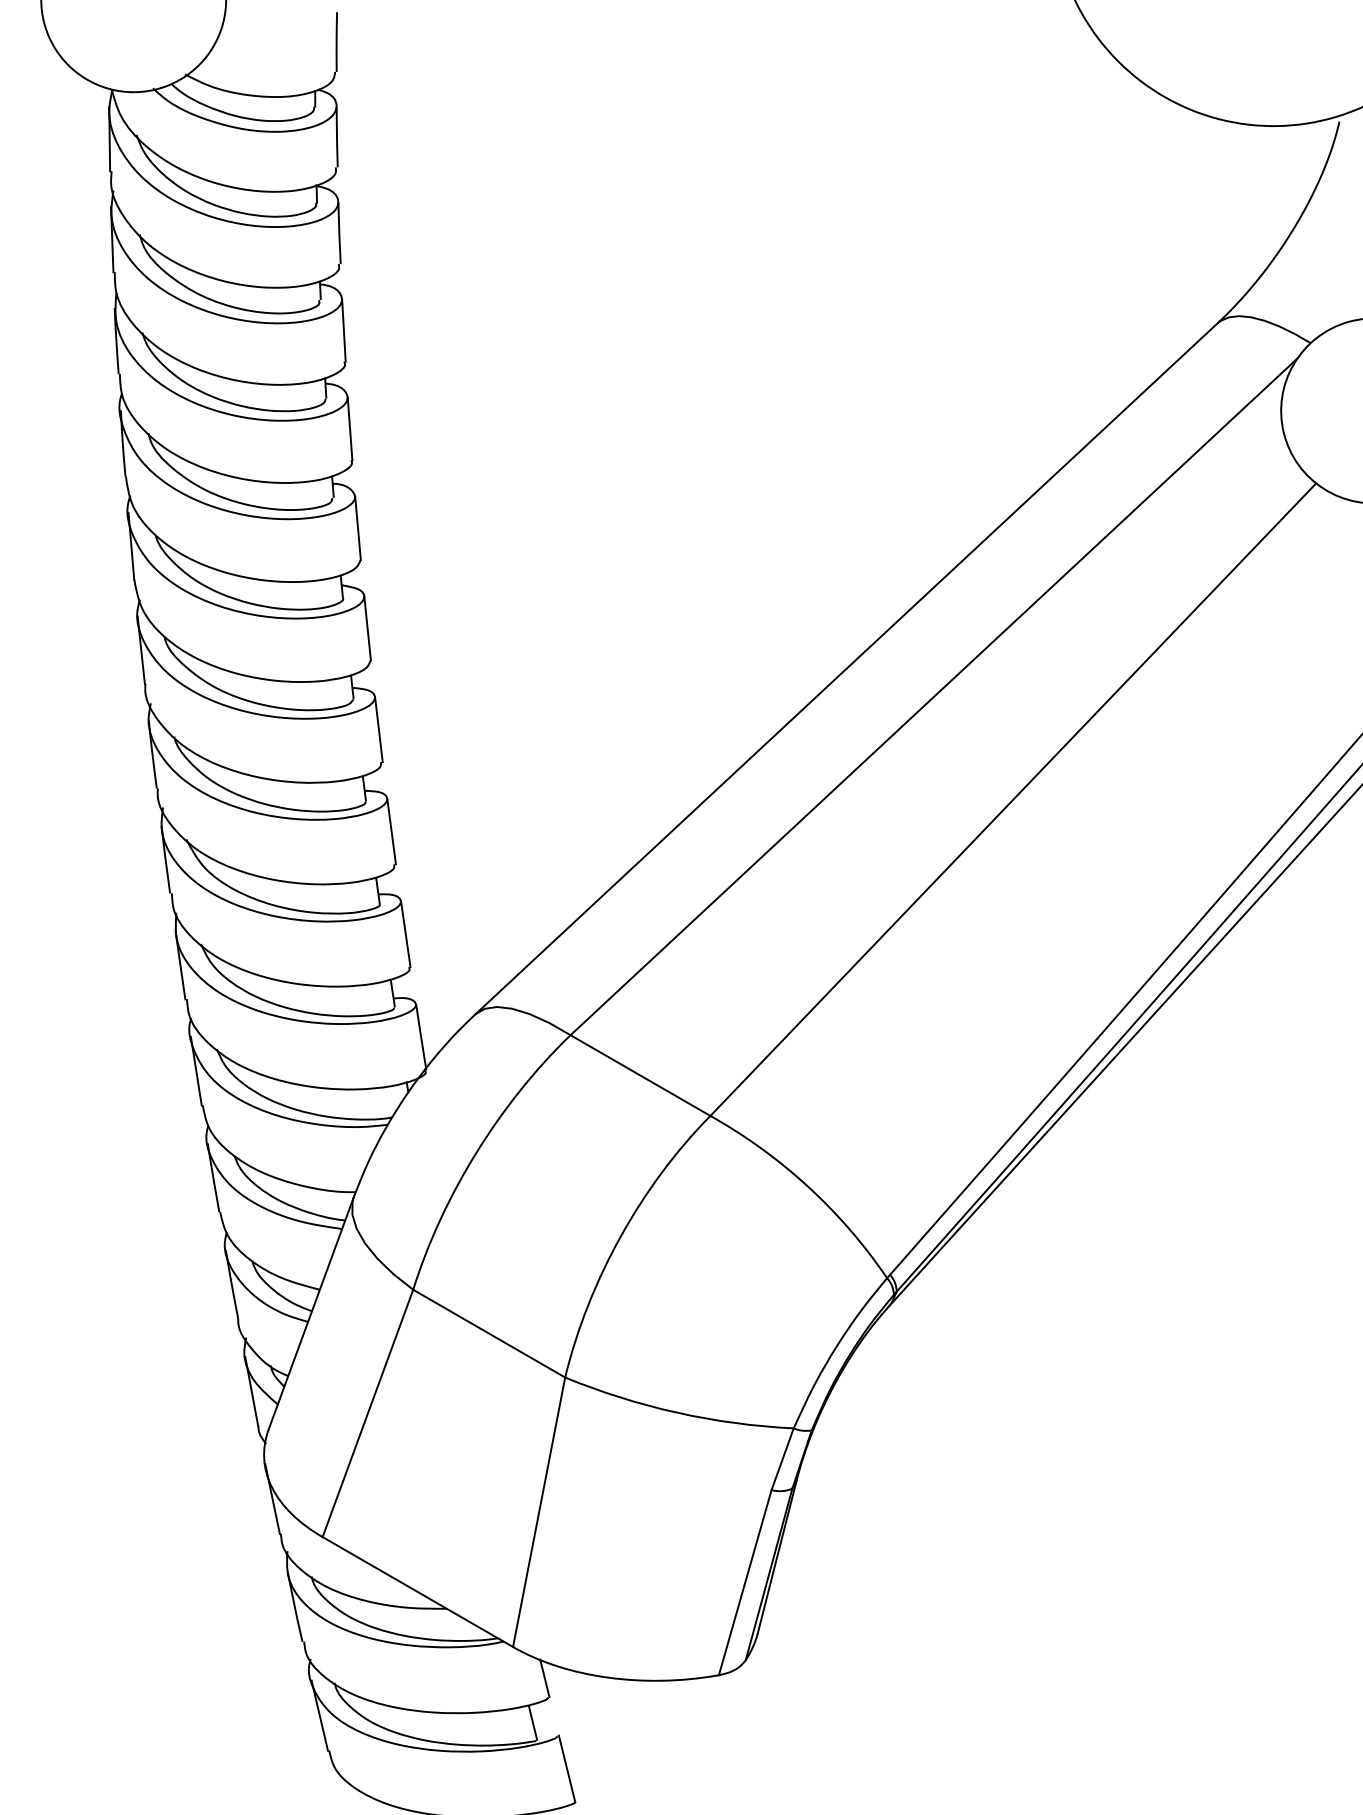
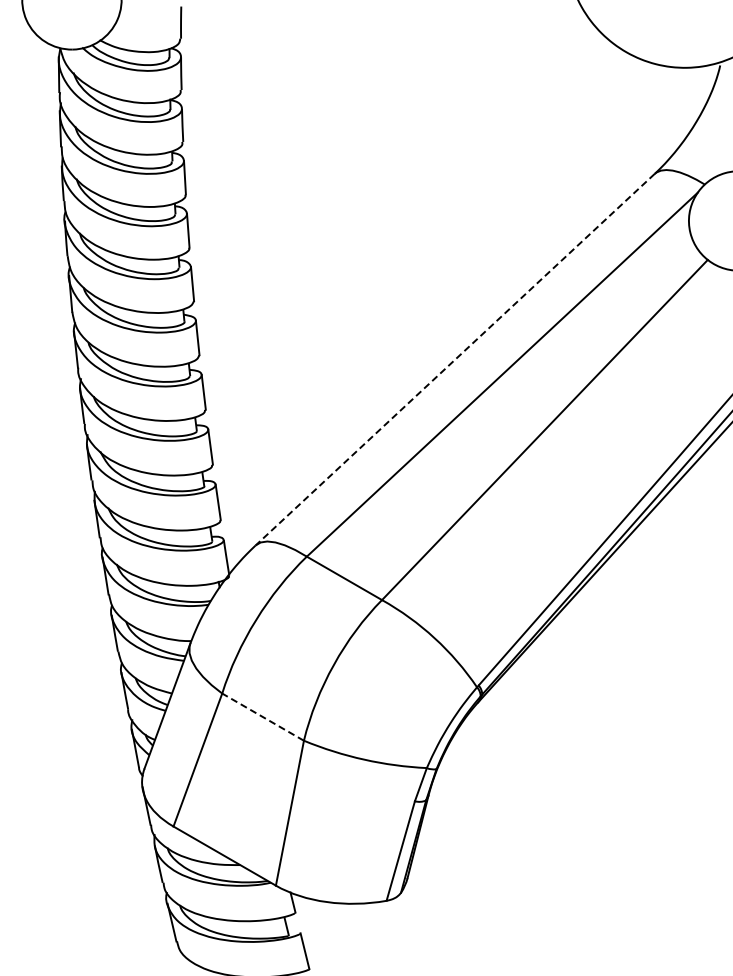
line: (847, 668) -> (455, 359), solid -> dashed
line: (488, 1332) -> (262, 716), solid -> dashed

